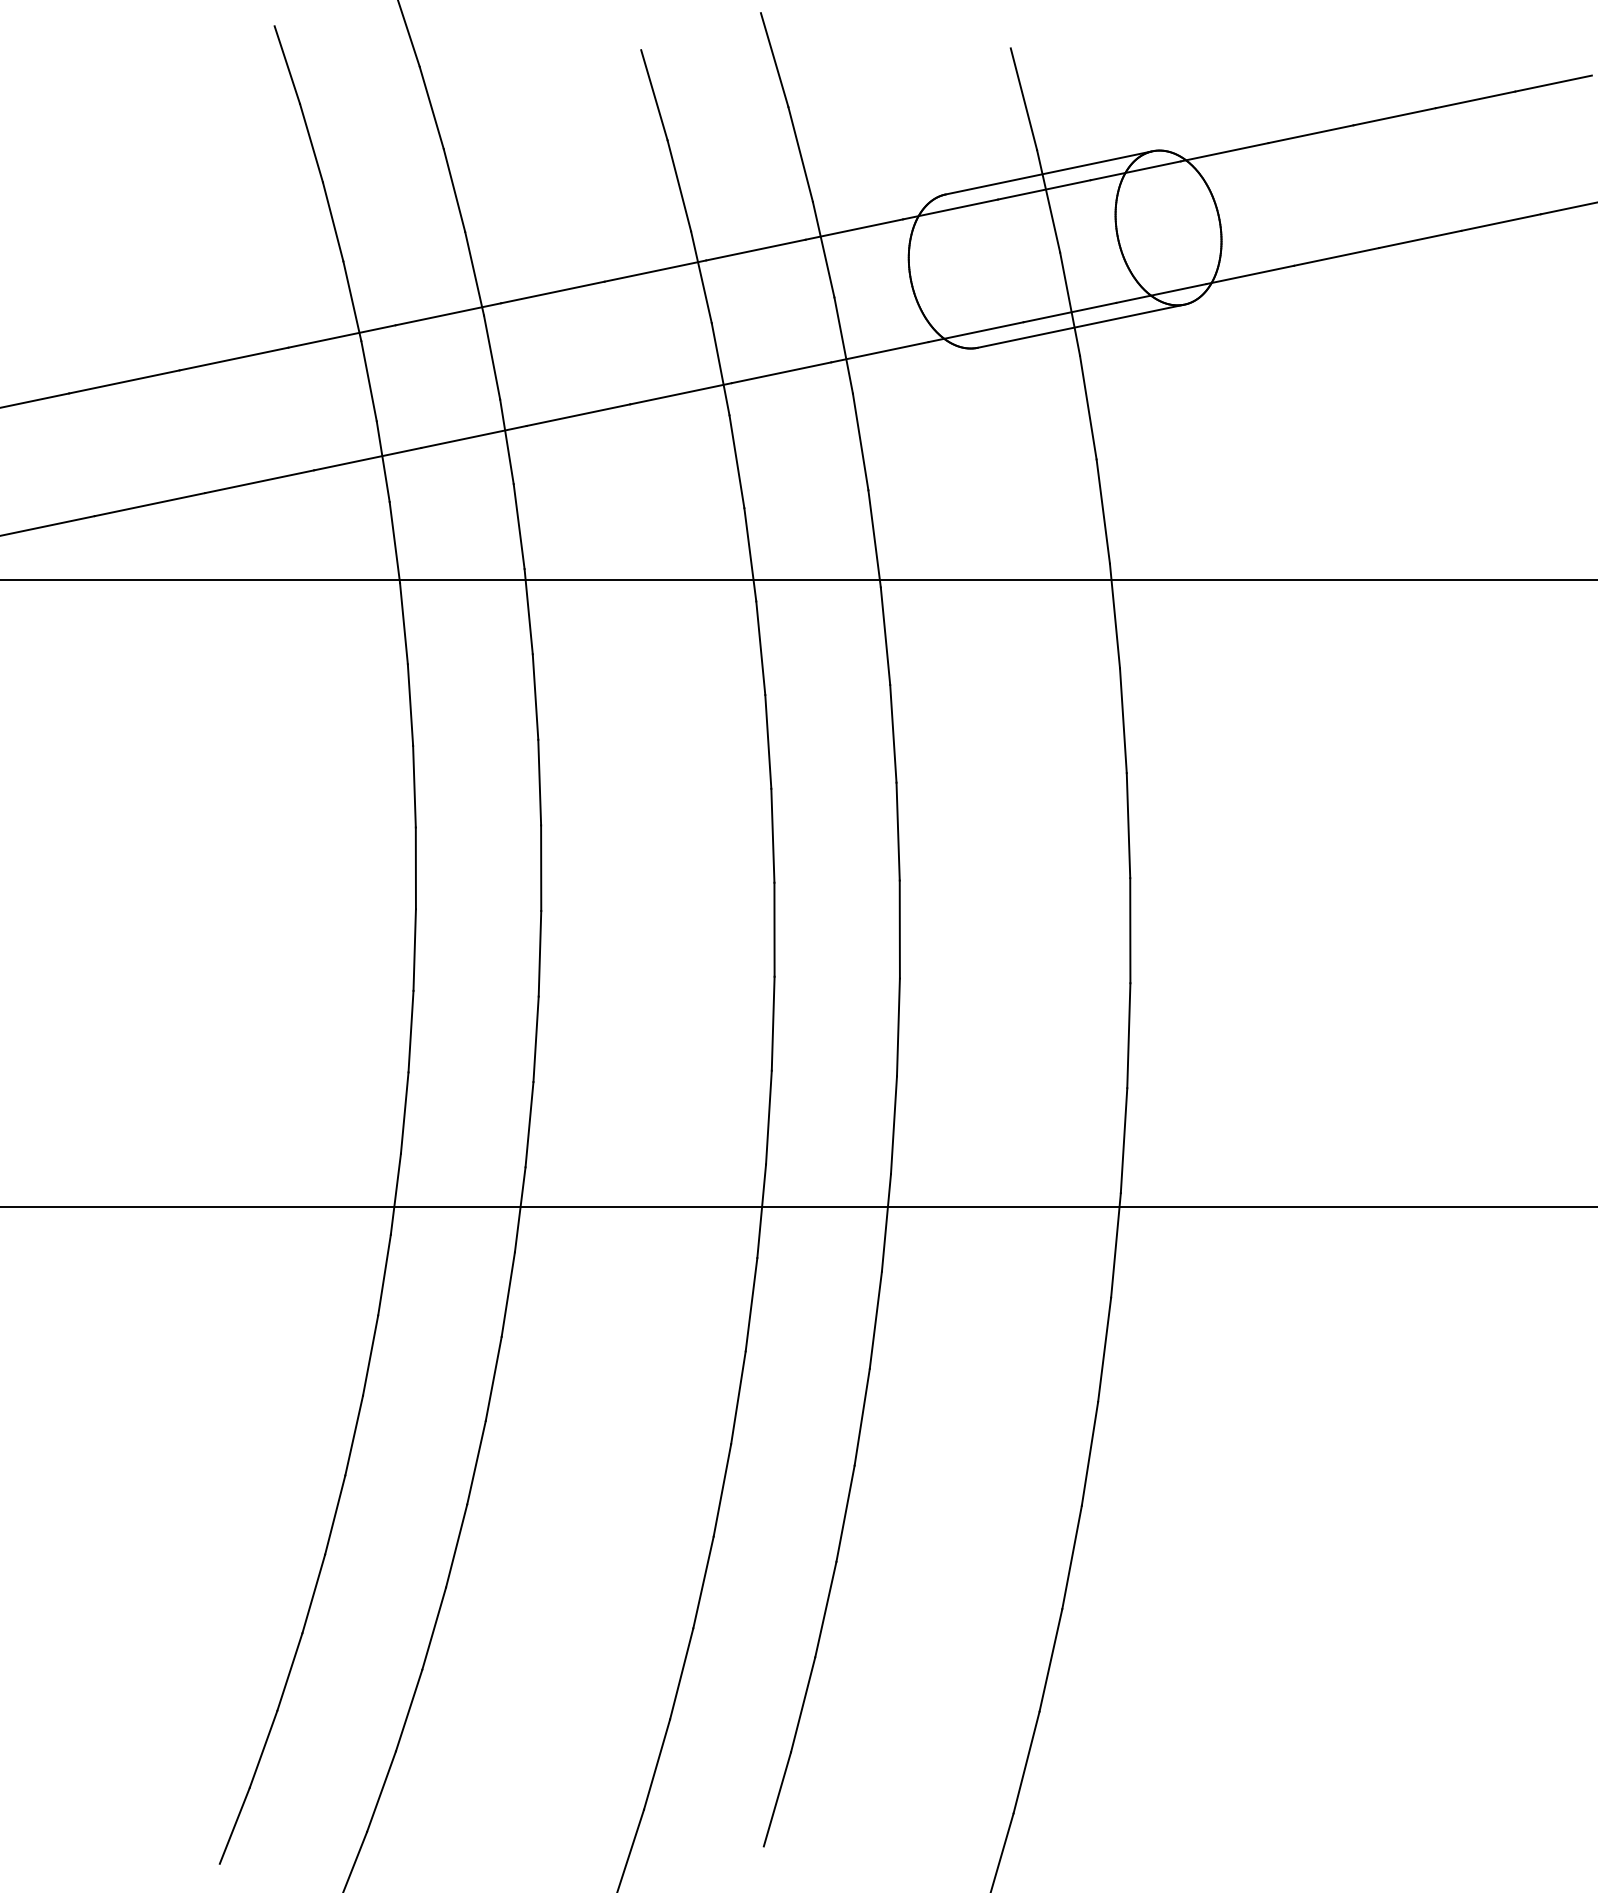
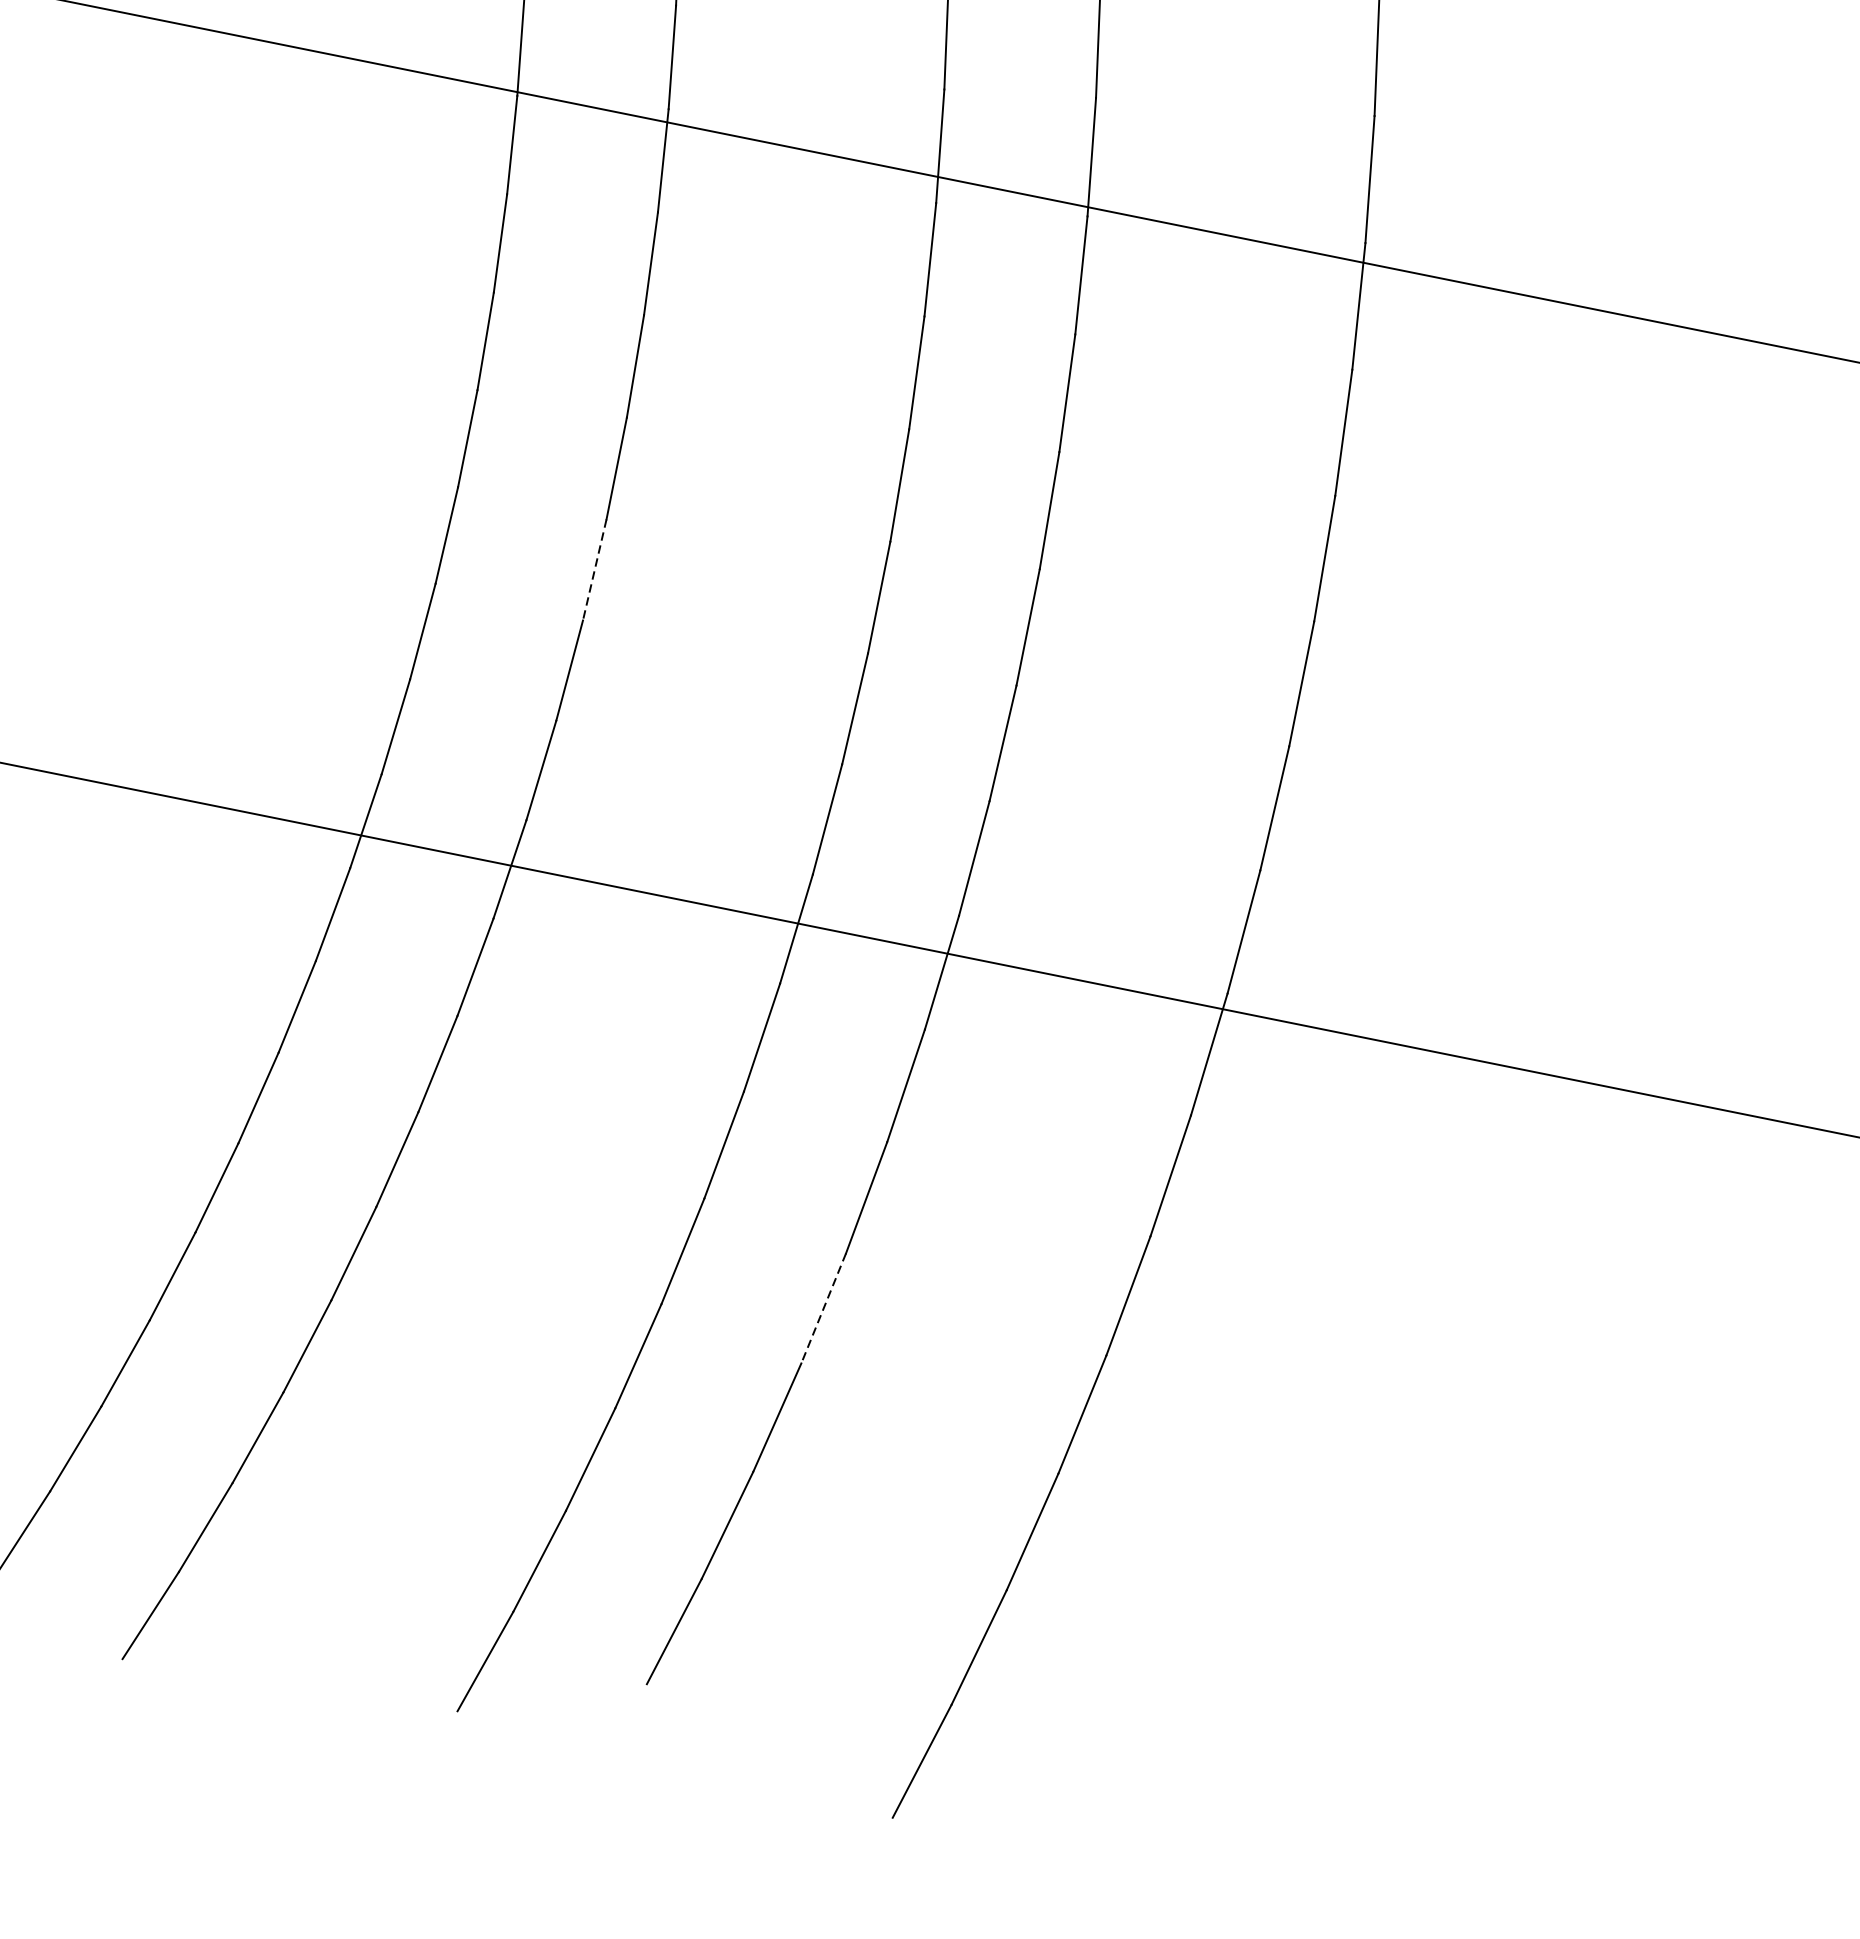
line: (539, 953) -> (594, 569), solid -> dashed
line: (845, 1513) -> (823, 1308), solid -> dashed

